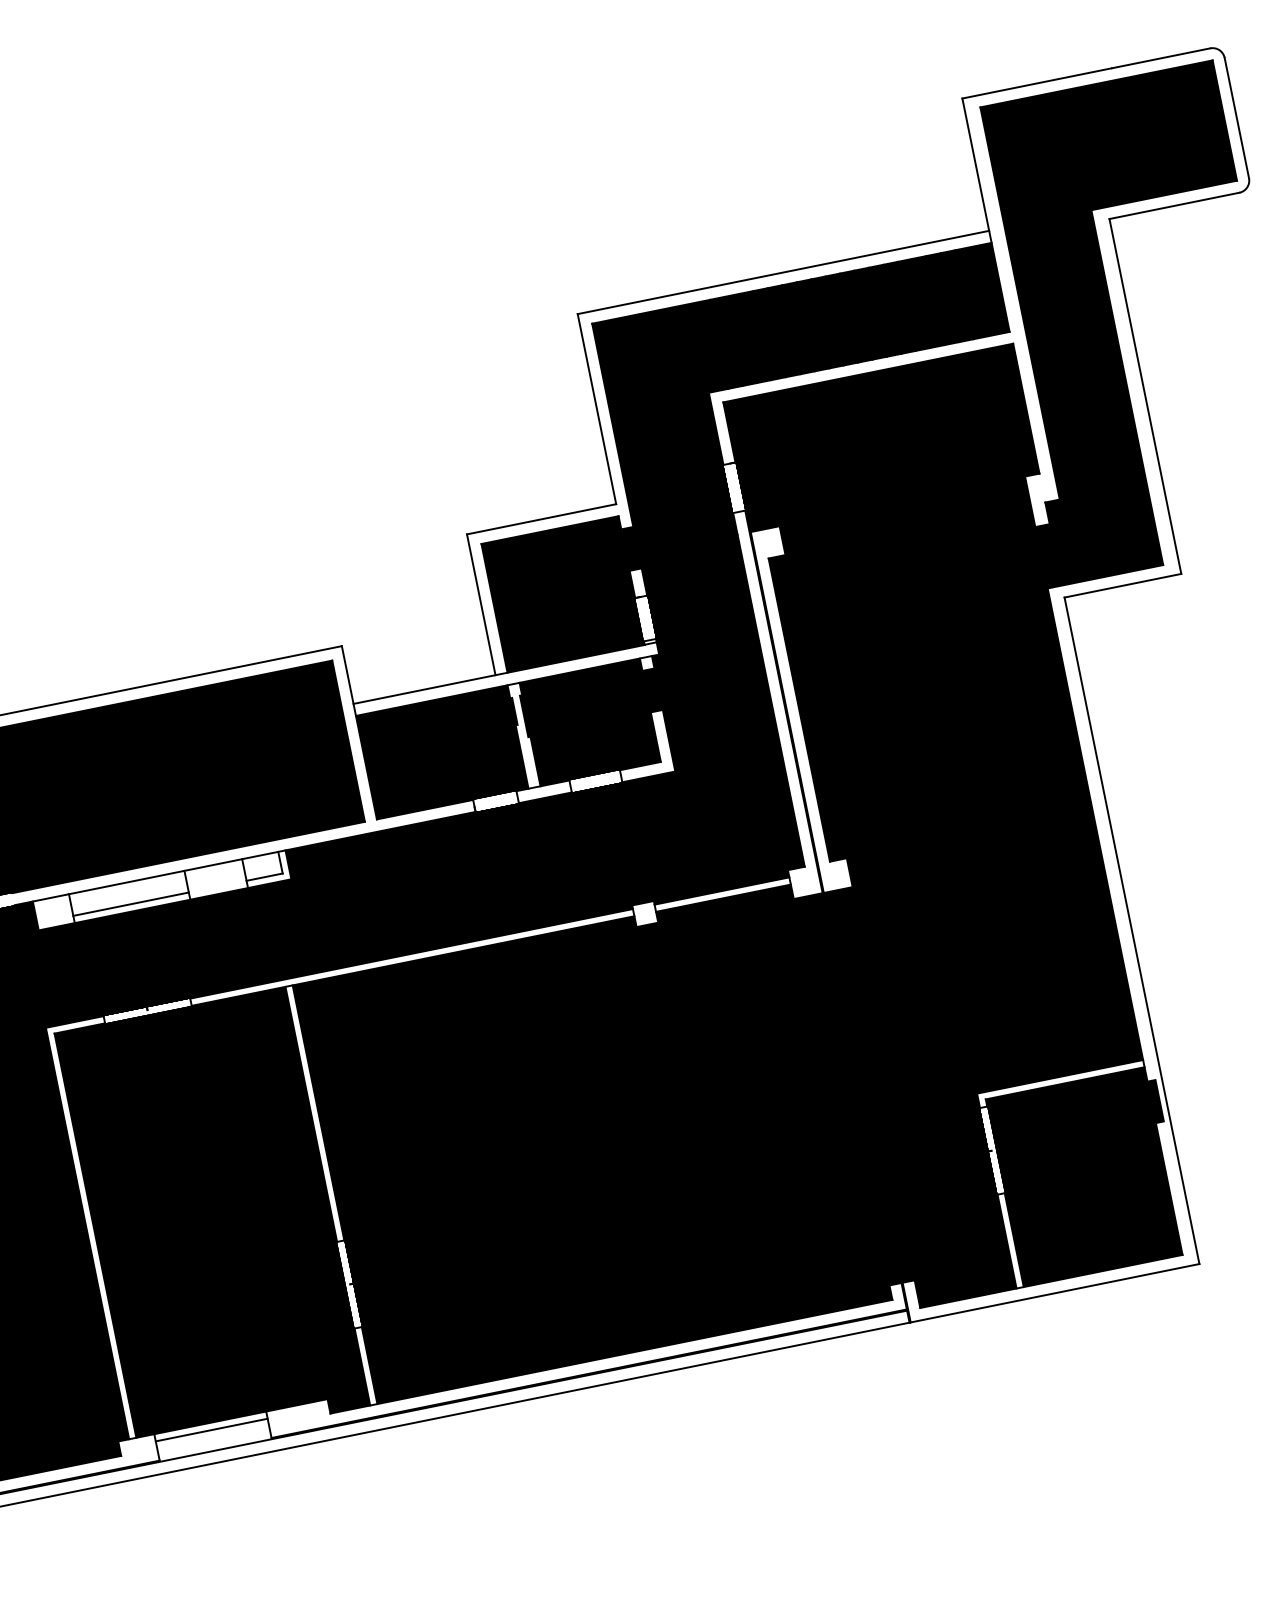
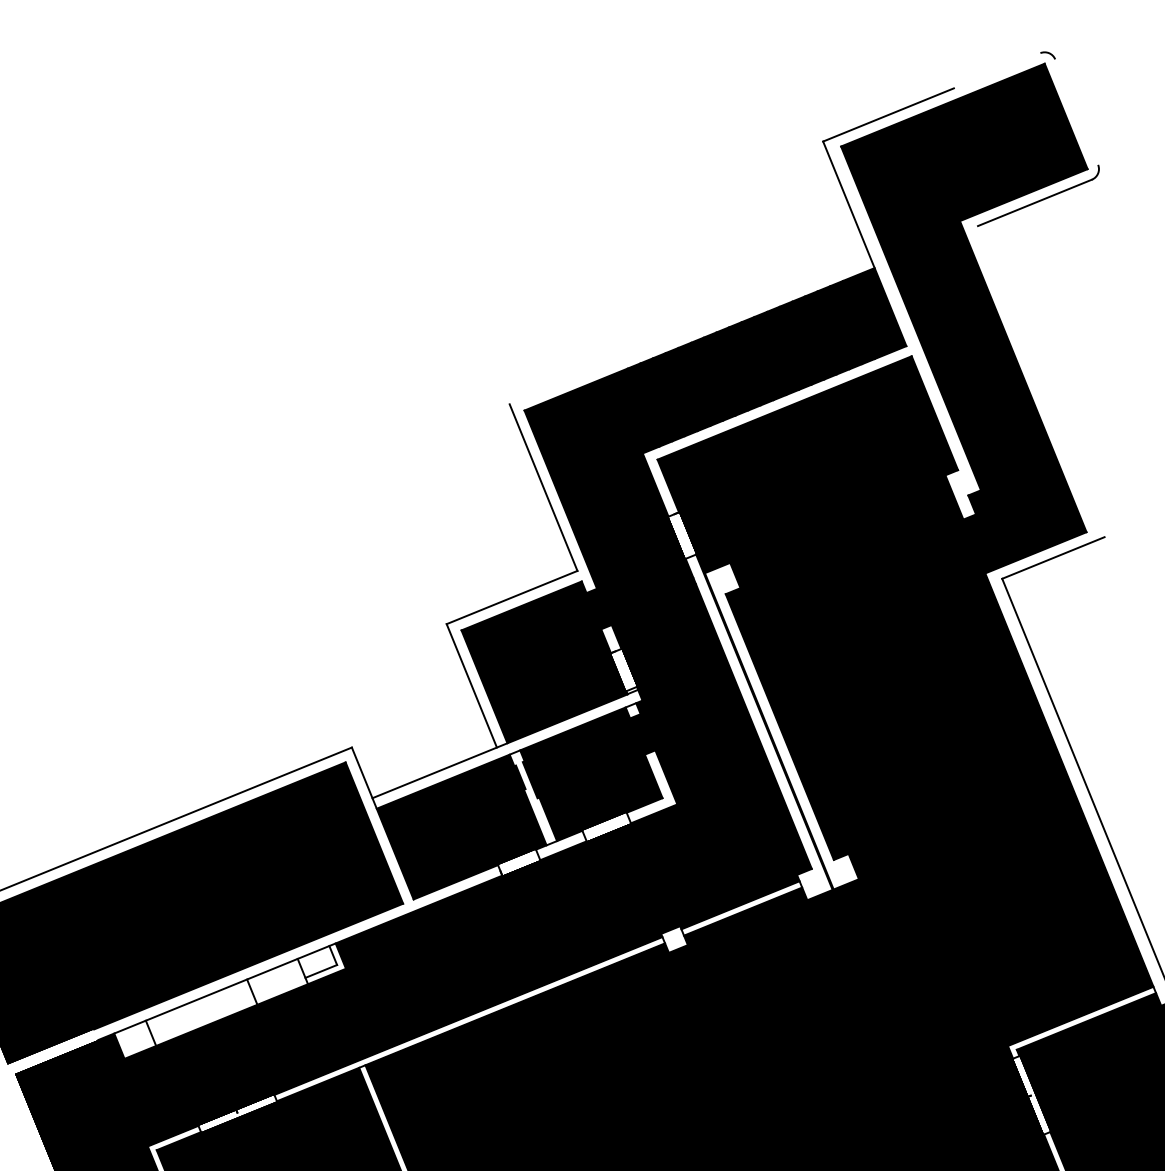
line: (1161, 58) -> (997, 70), removed
line: (1236, 117) -> (1076, 111), removed
line: (783, 272) -> (690, 330), removed
line: (1145, 396) -> (1041, 381), removed
line: (130, 903) -> (203, 1018), removed

